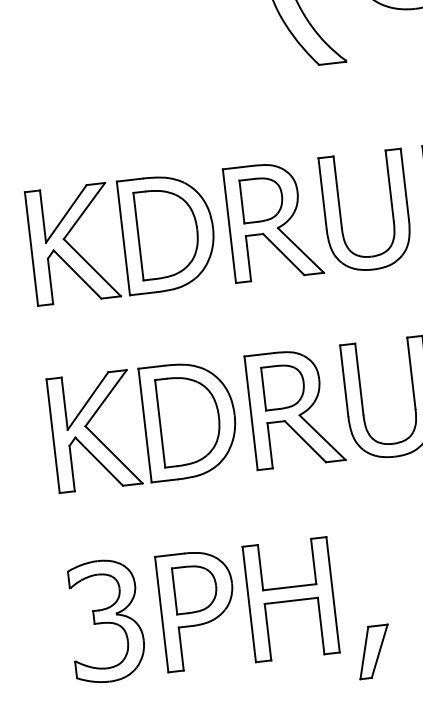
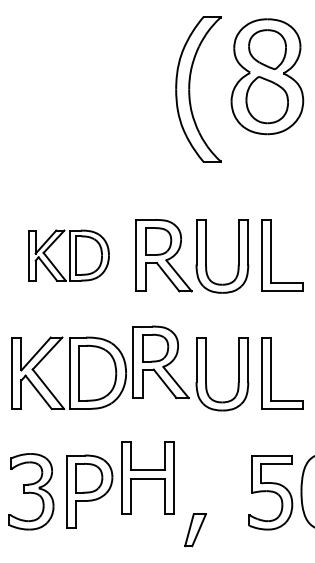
part: (121, 238) -> (68, 255), size x0.7
part: (294, 408) -> (160, 362), moved
part: (290, 599) -> (147, 477), moved

